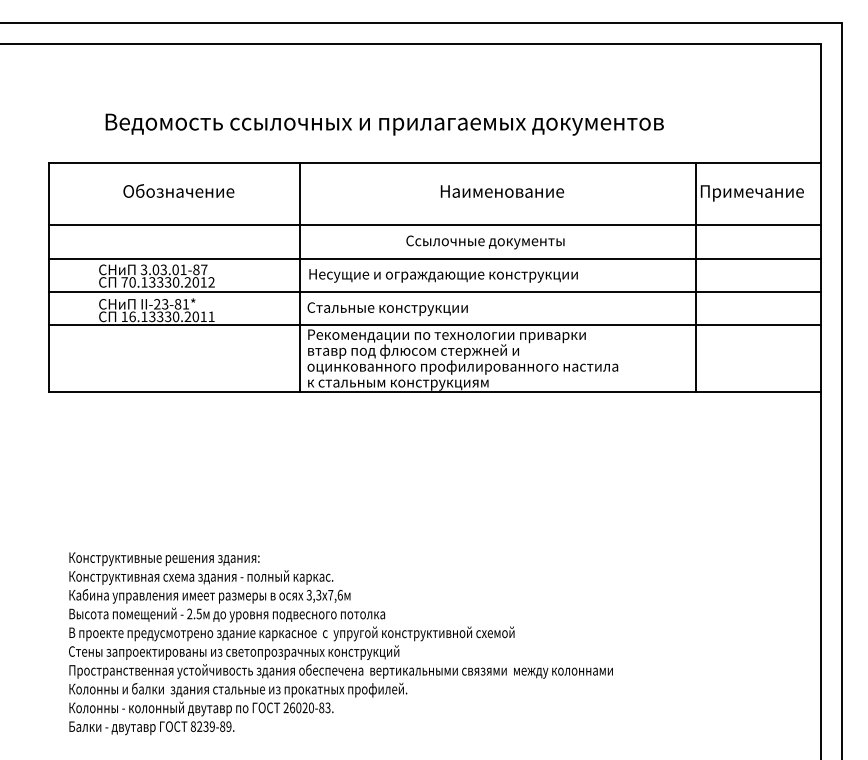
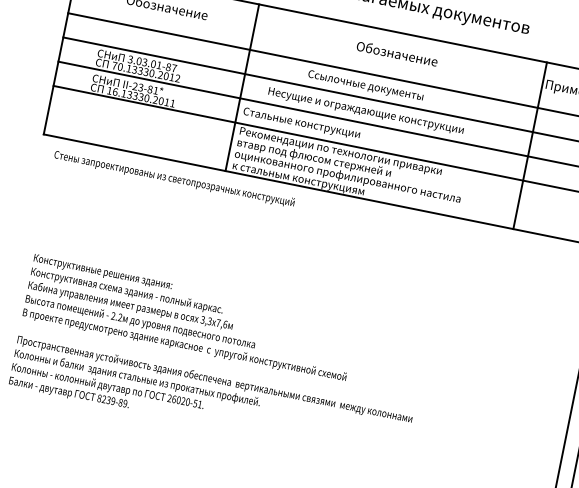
text: (502, 190) -> (402, 54), Наименование -> Обозначение
text: (485, 242) -> (365, 86), moved
text: (443, 275) -> (366, 111), moved
text: (198, 613) -> (119, 317), 2.5 -> 2.2
text: (234, 652) -> (174, 179), moved
text: (324, 707) -> (197, 403), 26020-83. -> 26020-51.

